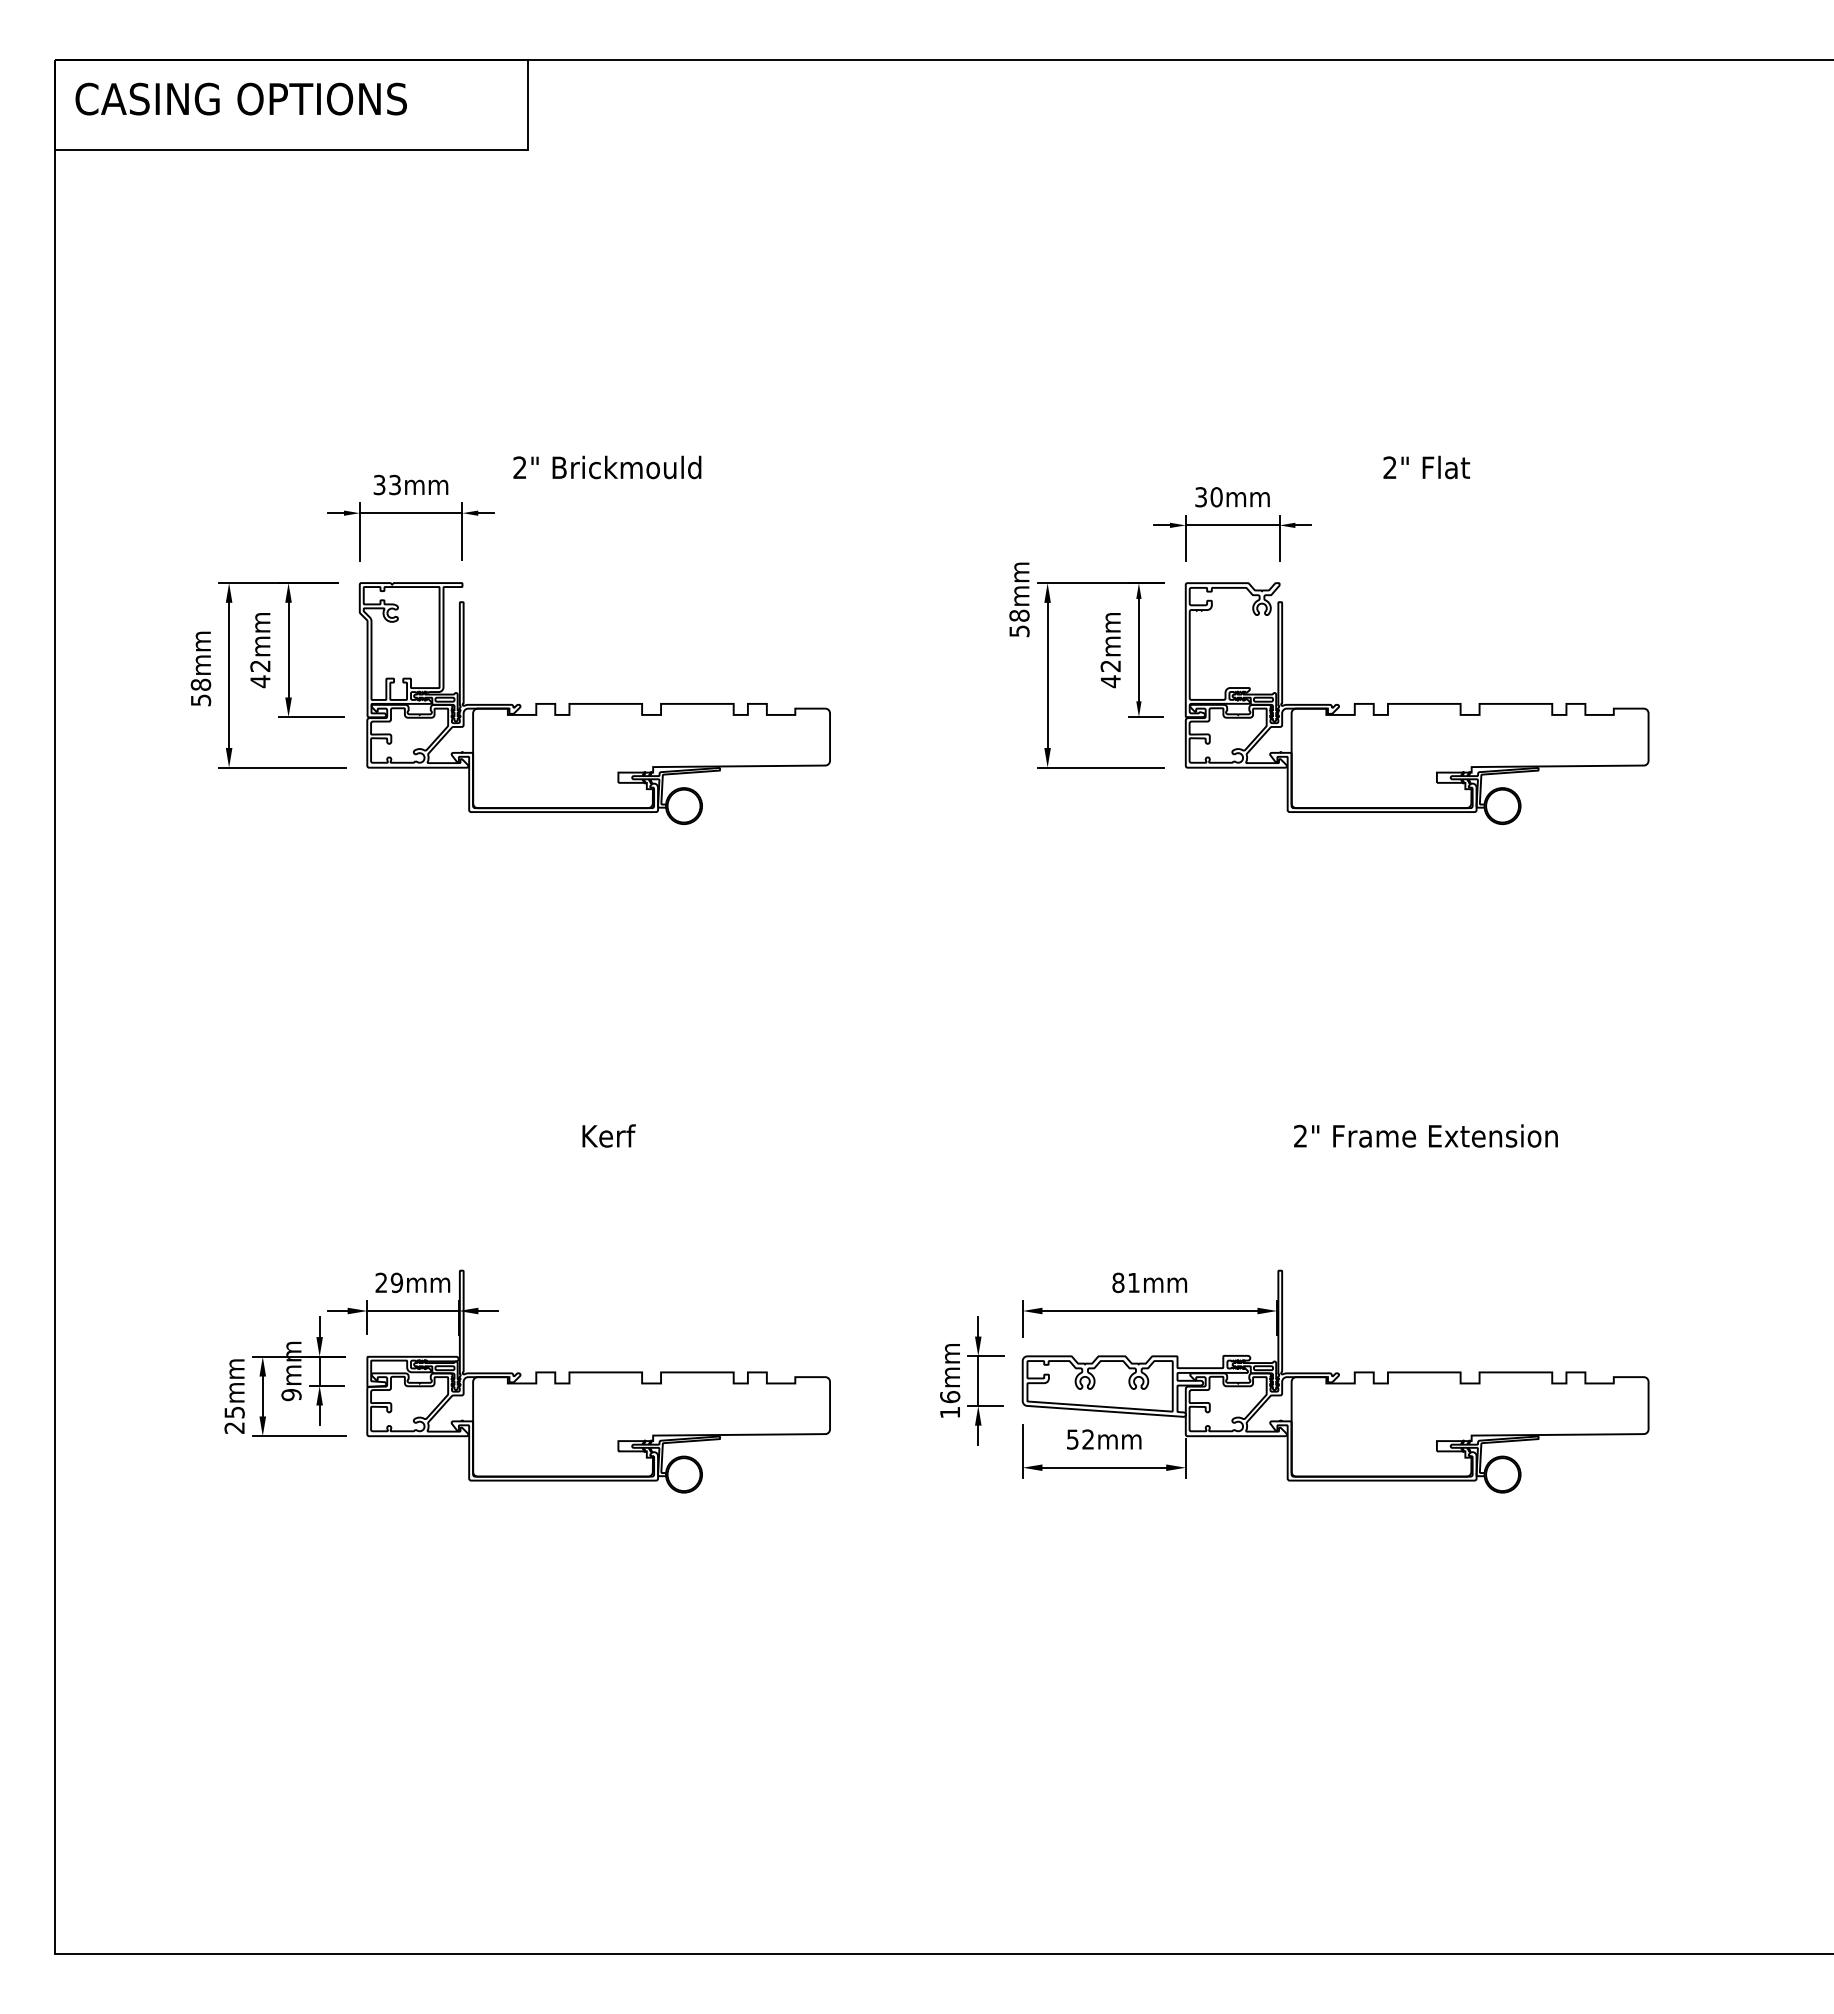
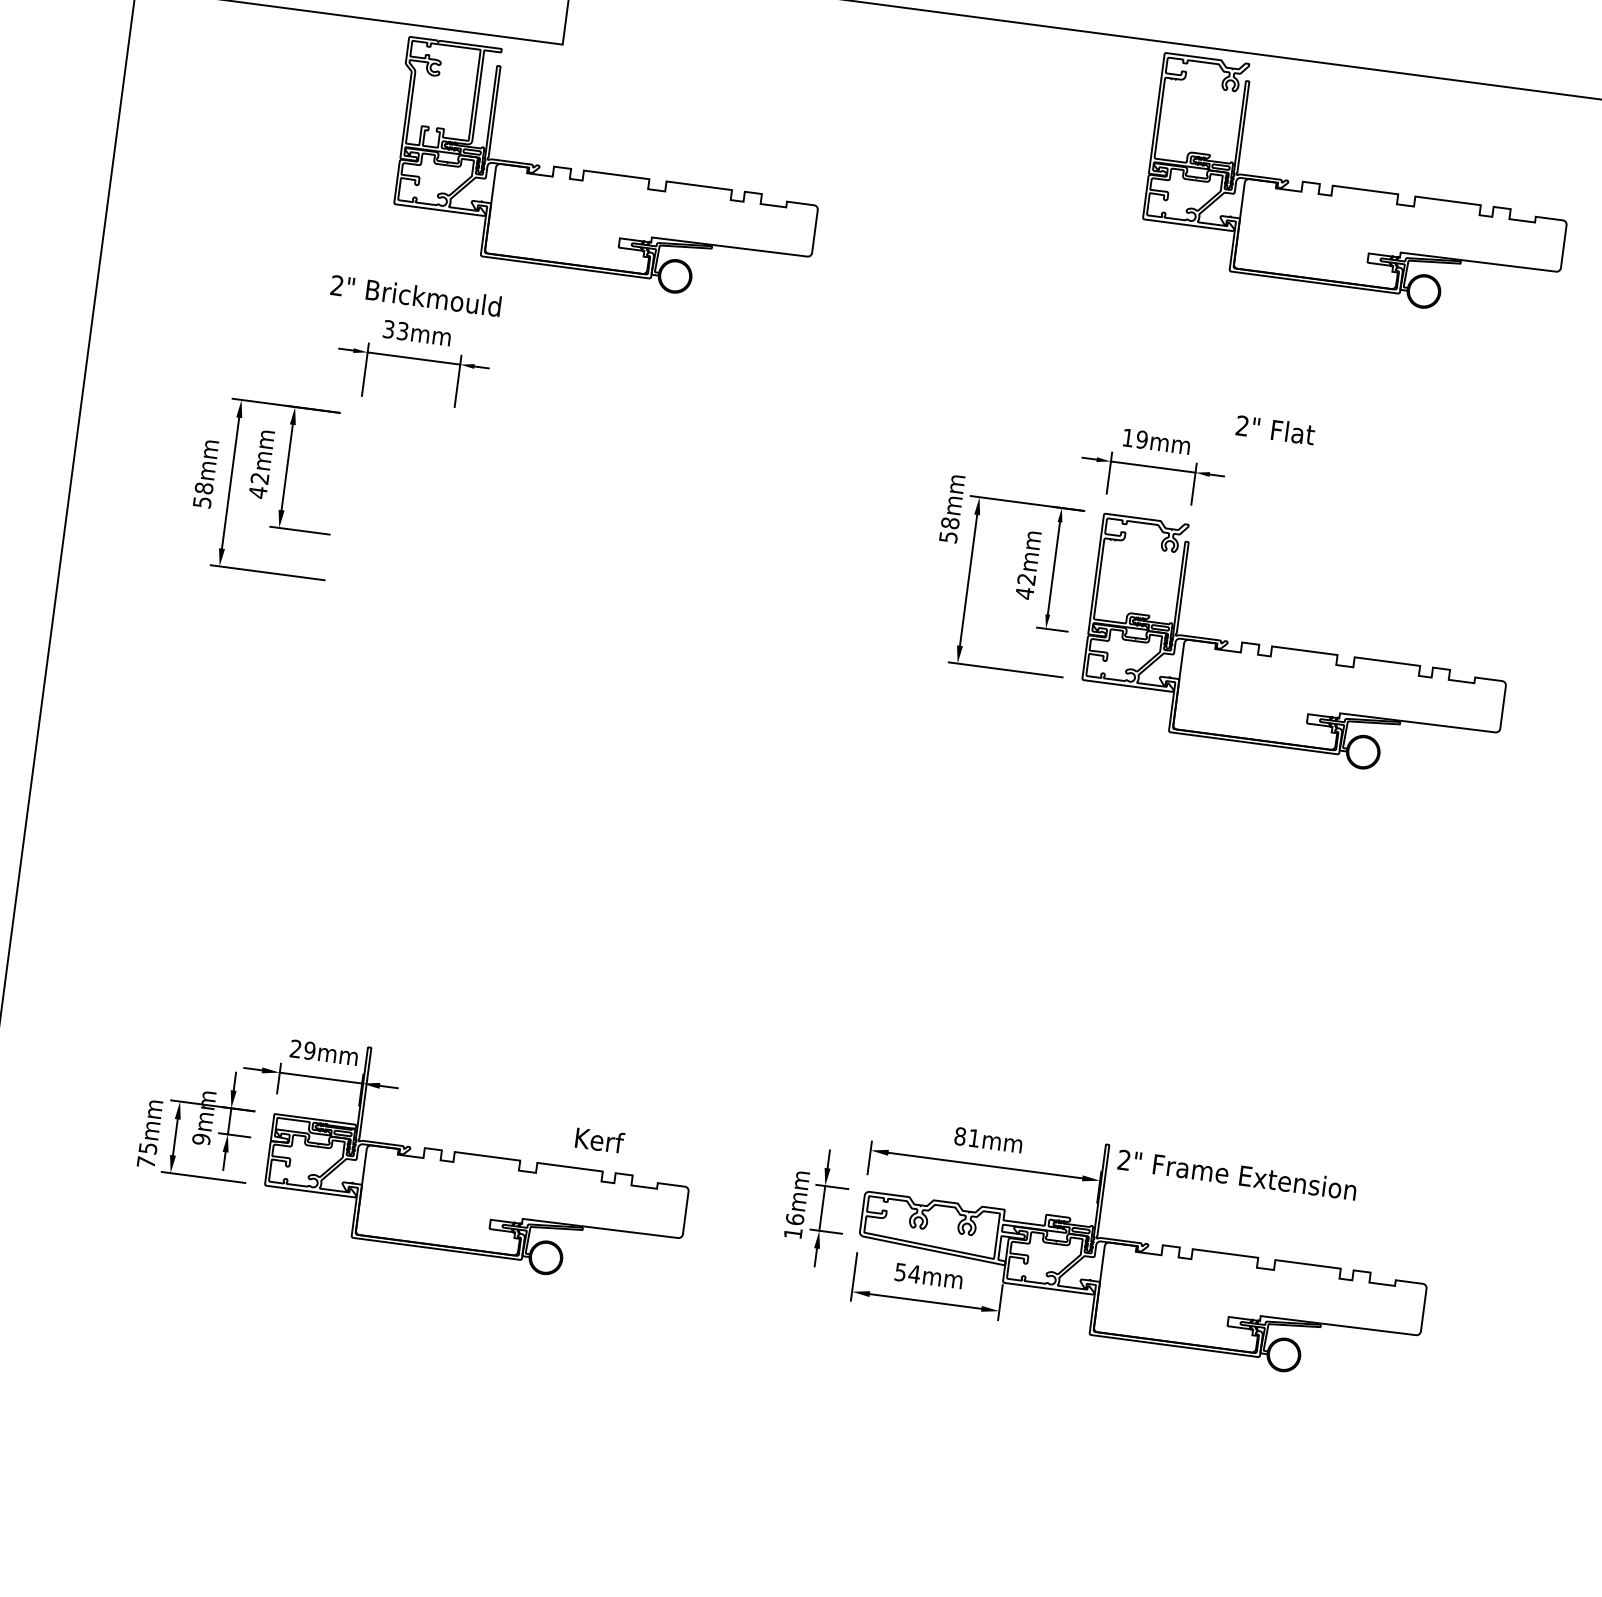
part: (1416, 192) -> (1358, 188), added
text: (607, 467) -> (416, 295), moved
text: (1426, 467) -> (1275, 430), moved
text: (1208, 497) -> (1134, 439), 30mm -> 19mm
part: (594, 703) -> (606, 173), moved
text: (608, 1135) -> (599, 1139), moved
text: (1425, 1135) -> (1237, 1174), moved
text: (234, 1427) -> (146, 1161), 25mm -> 75mm
text: (1087, 1439) -> (913, 1274), 52mm -> 54mm

